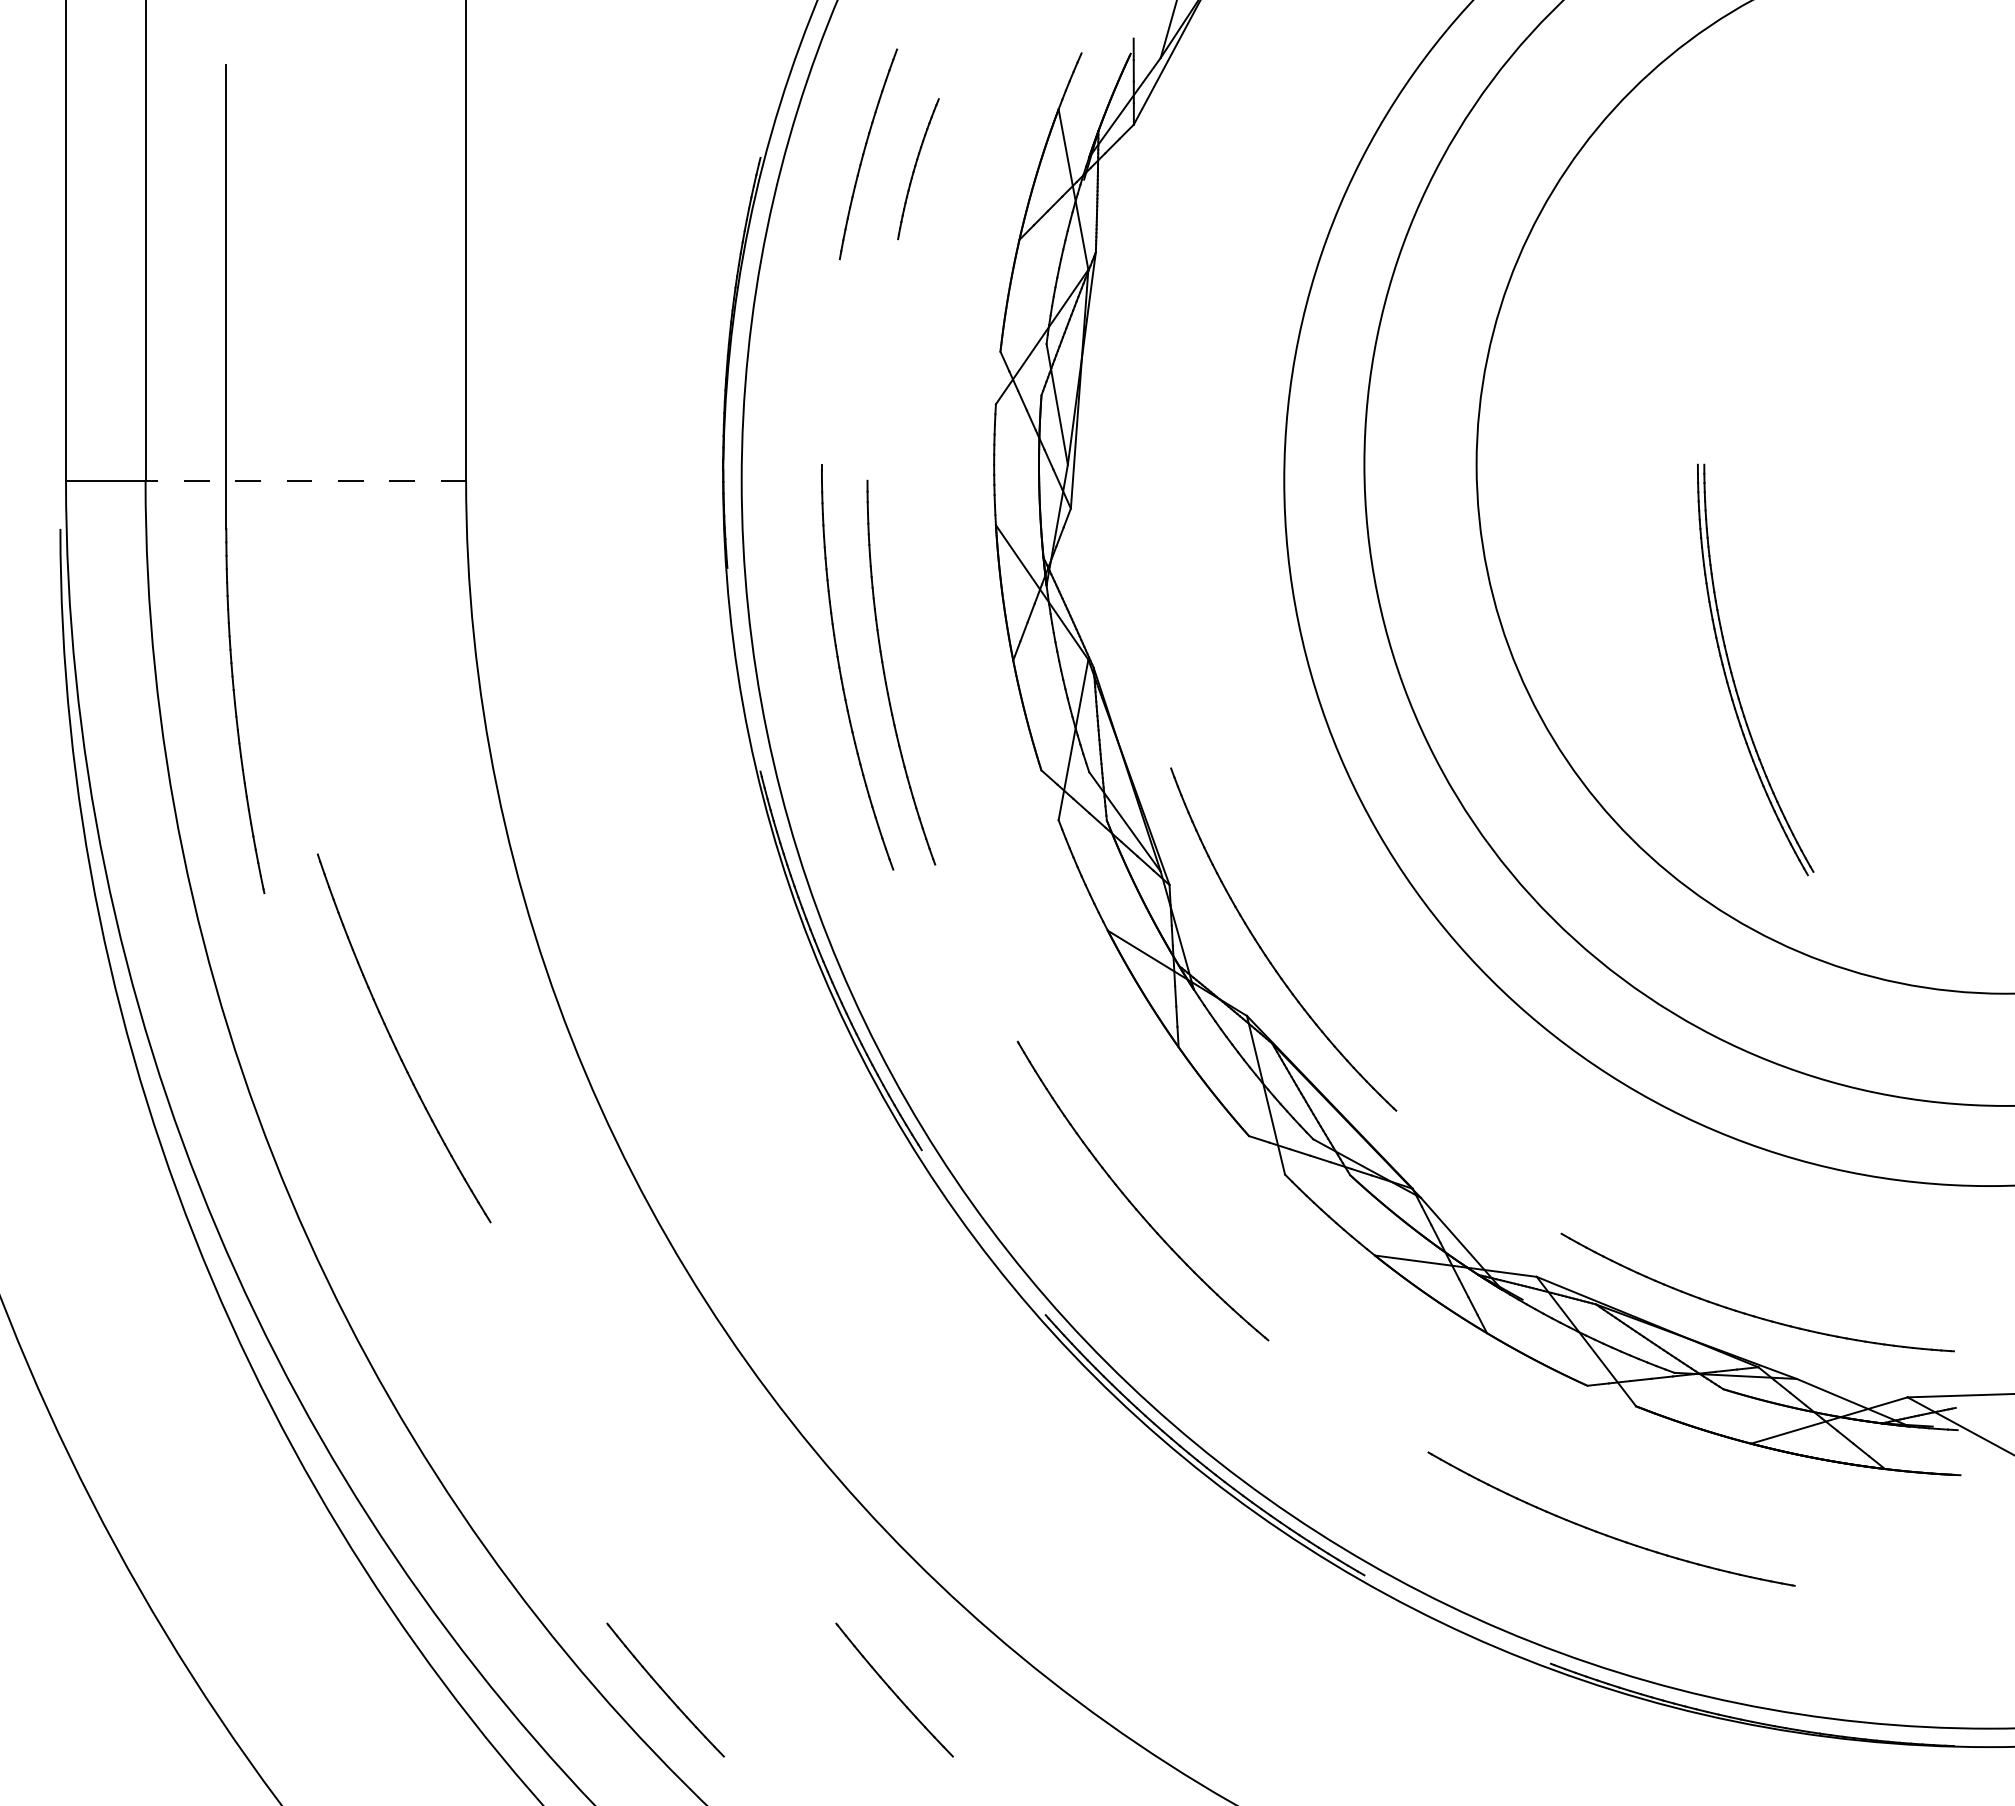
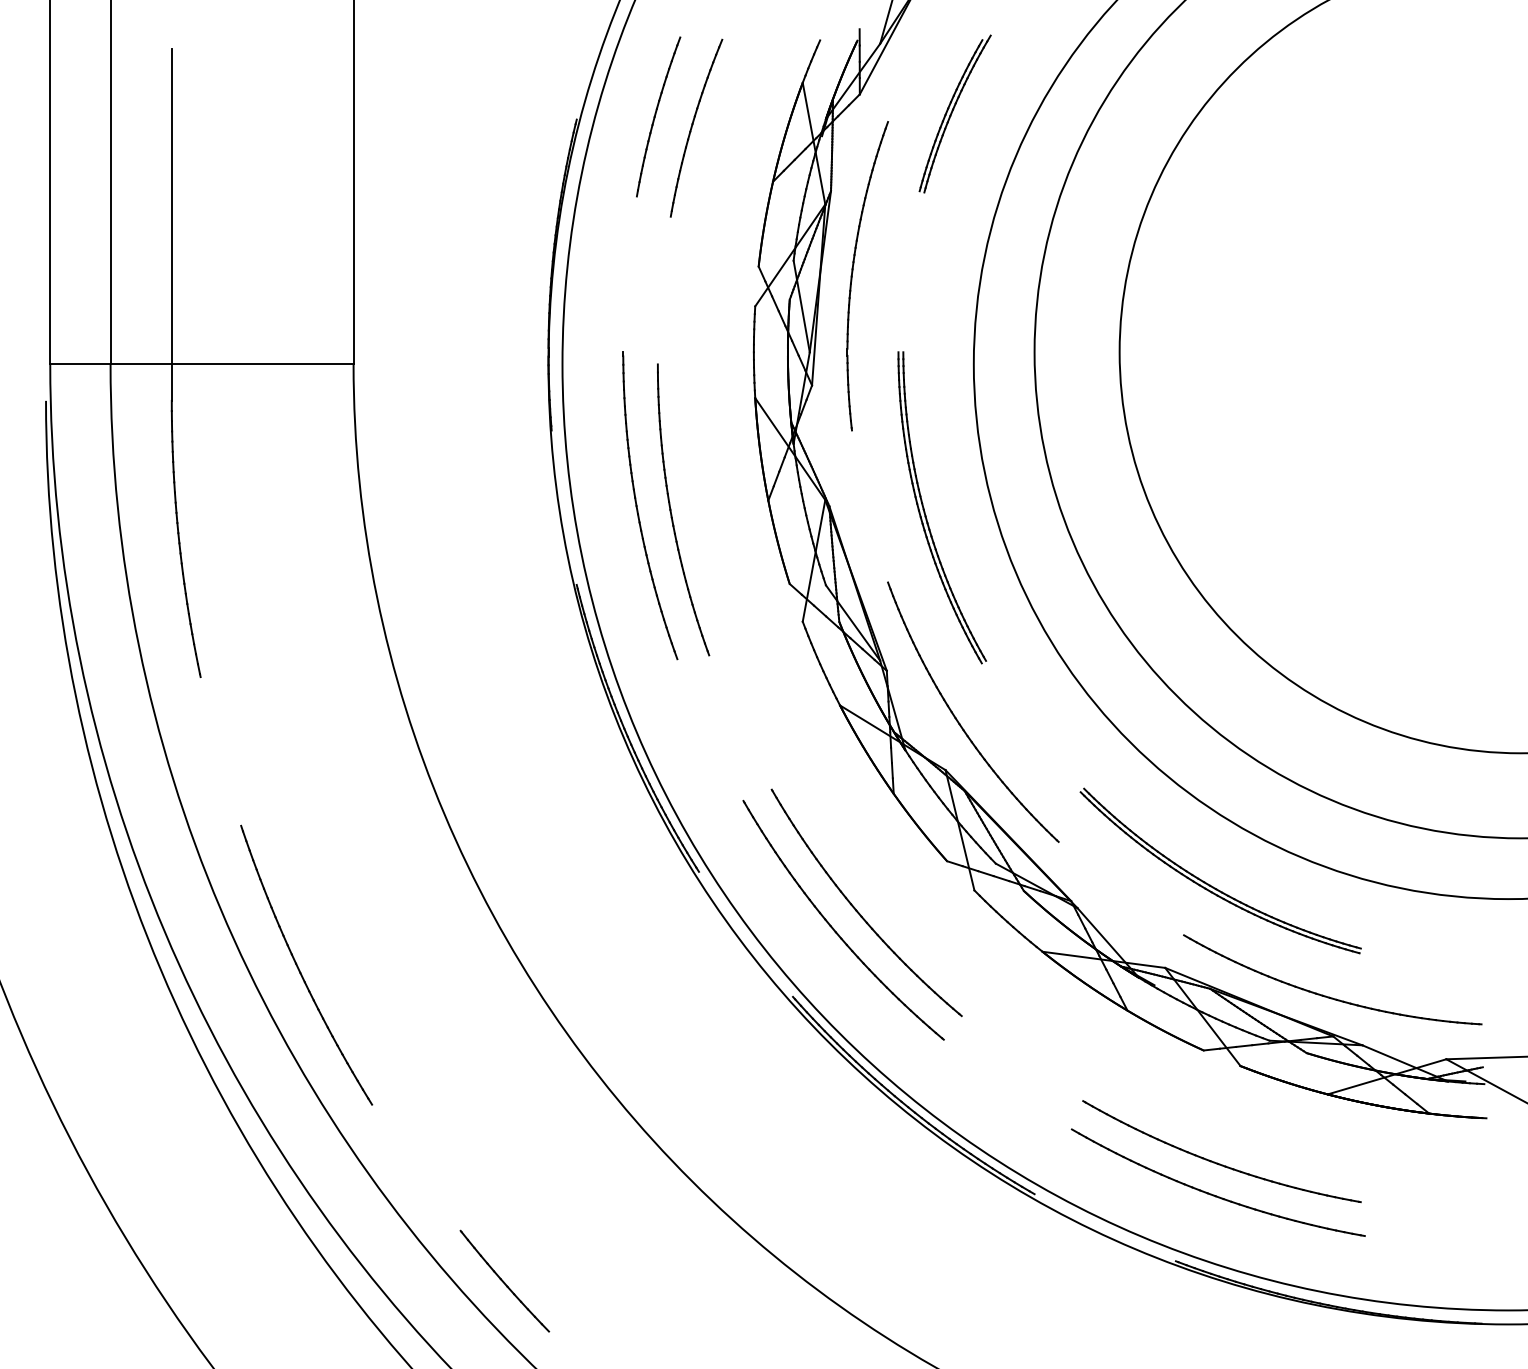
part: (1259, 150) -> (955, 114), added
part: (918, 168) -> (696, 127), size x1.67
part: (1124, 364) -> (852, 276), added
line: (305, 480) -> (231, 364), dashed -> solid
part: (1733, 676) -> (925, 512), moved
part: (394, 1042) -> (299, 968), moved
part: (1598, 1168) -> (1212, 885), added
part: (1099, 1224) -> (833, 928), added
part: (1599, 1575) -> (1212, 1194), added
part: (894, 1689) -> (678, 1280), removed

